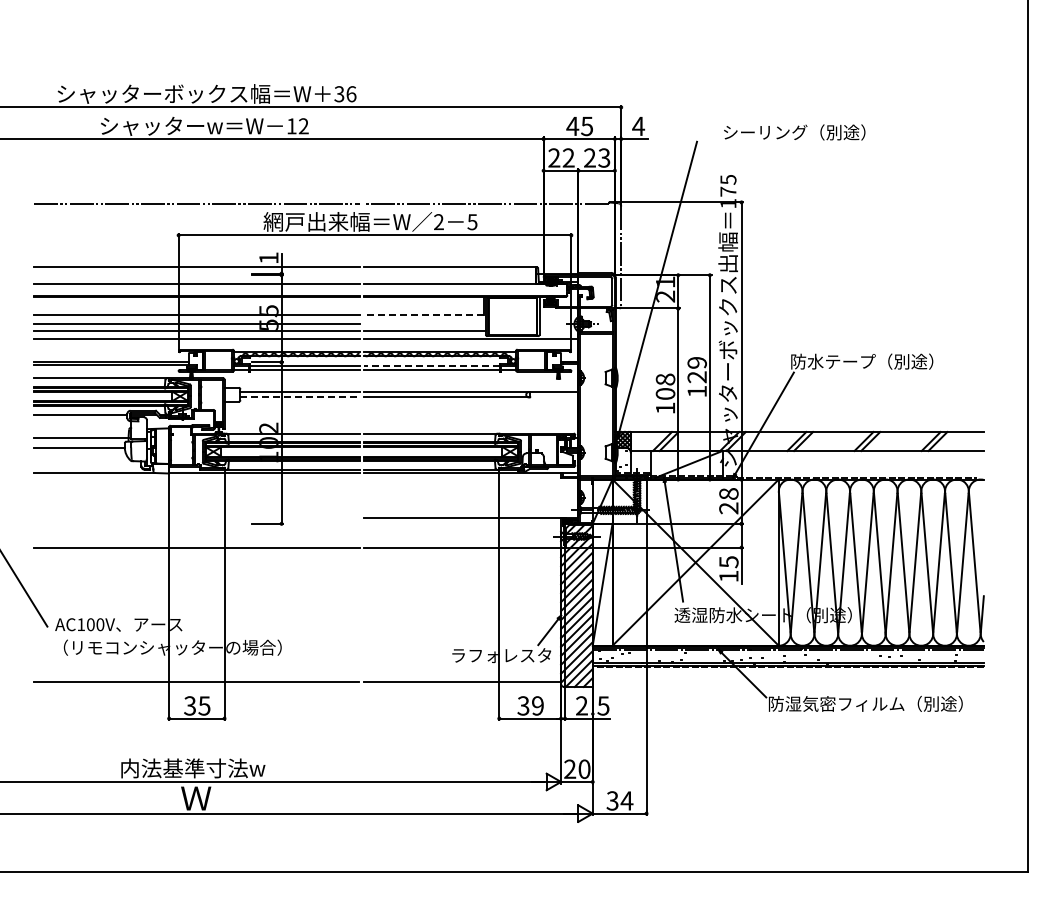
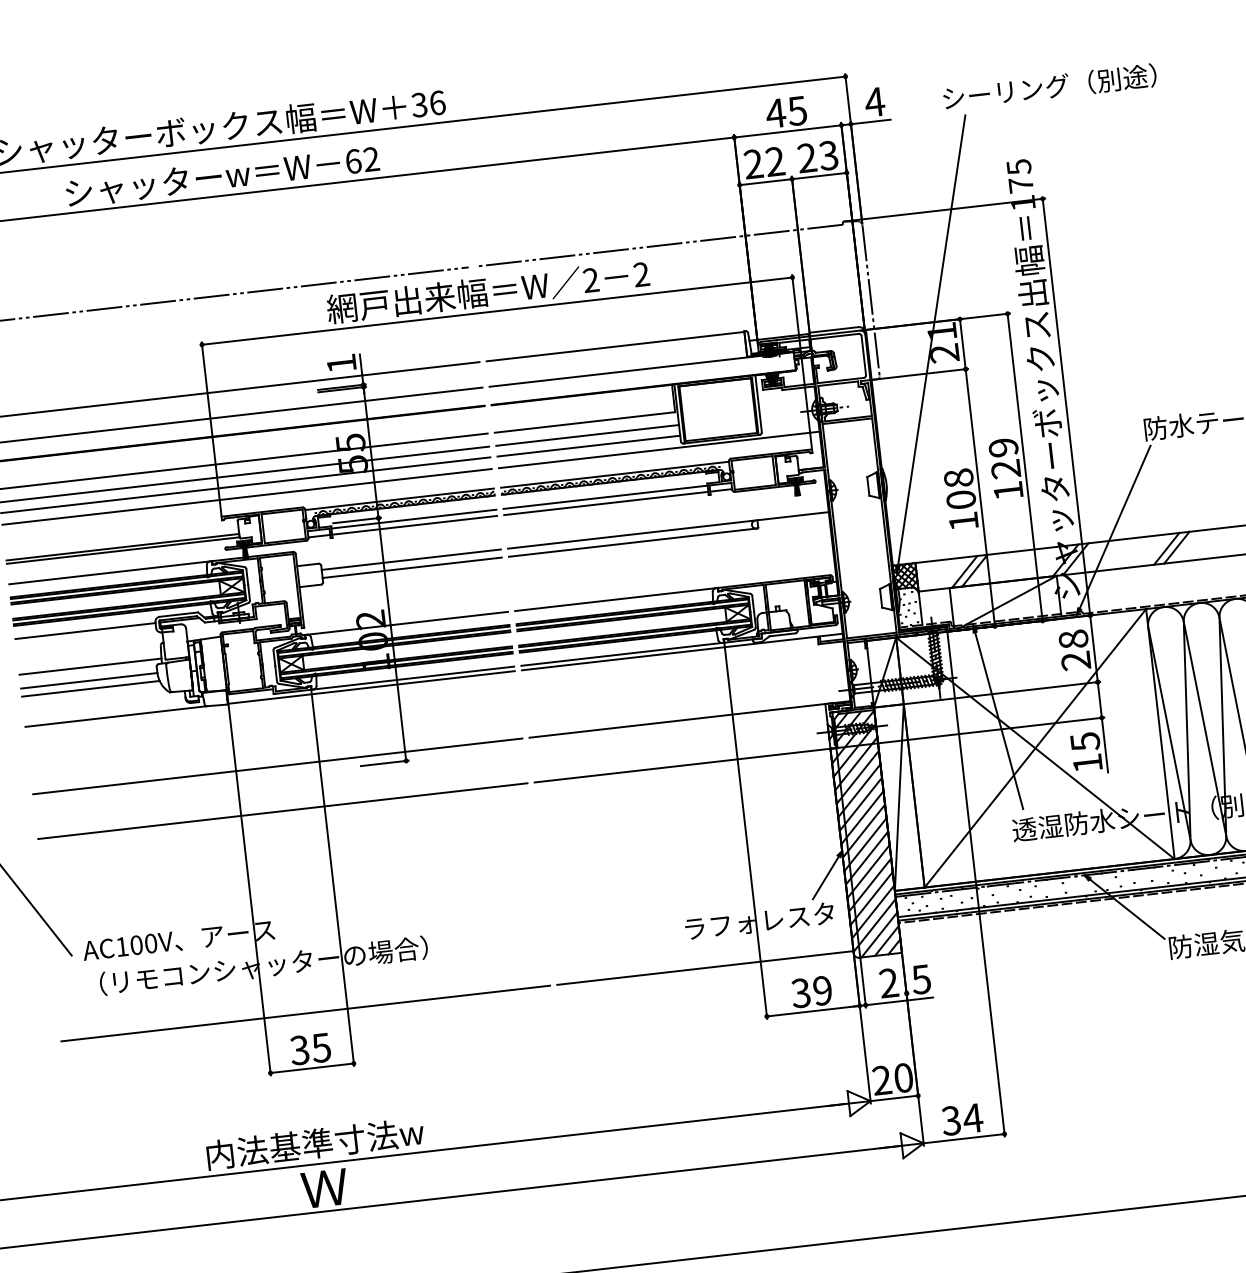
text: (291, 126) -> (353, 161), 12 -> 62
text: (794, 132) -> (1049, 87), moved
text: (472, 222) -> (641, 275), 5 -> 2
line: (424, 314) -> (585, 421), dashed -> solid
line: (424, 323) -> (586, 435), added
line: (432, 365) -> (605, 497), dashed -> solid
line: (300, 397) -> (412, 567), dashed -> solid
line: (79, 452) -> (90, 688), added
line: (196, 517) -> (277, 765), added

